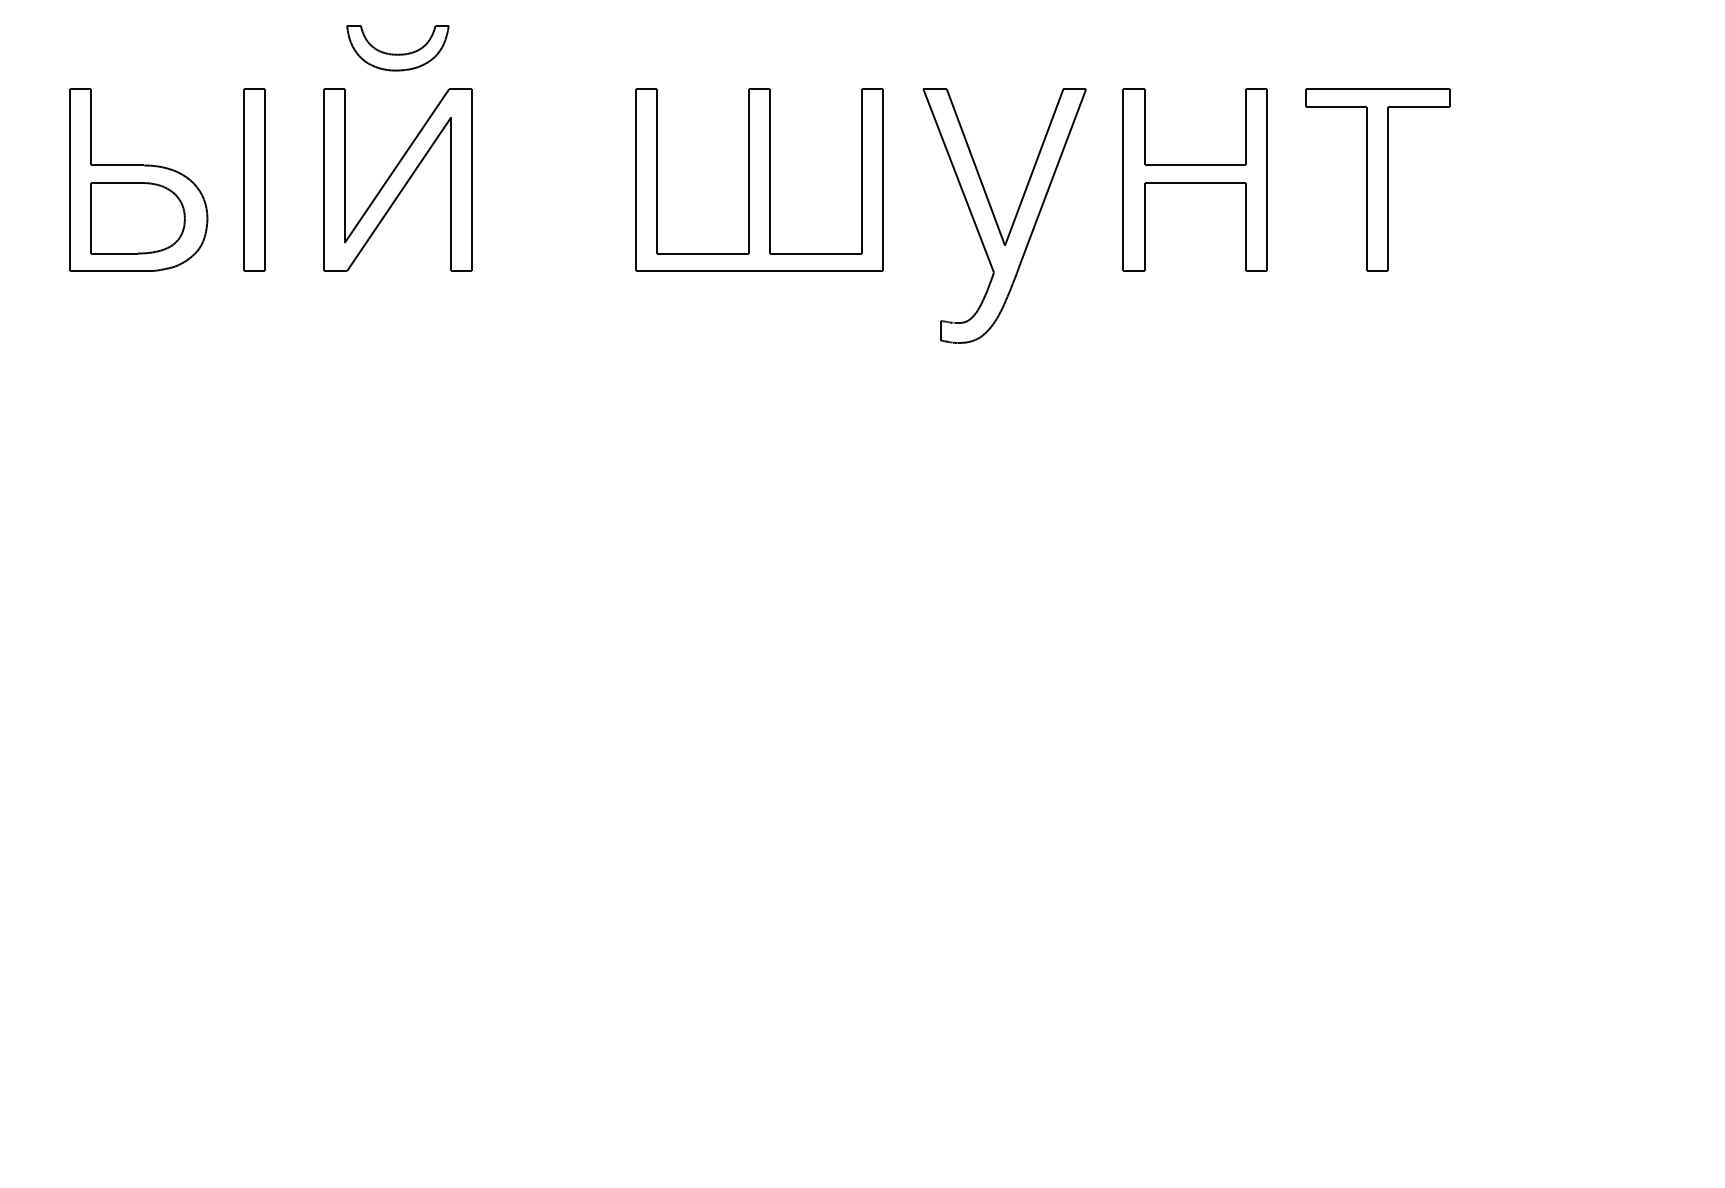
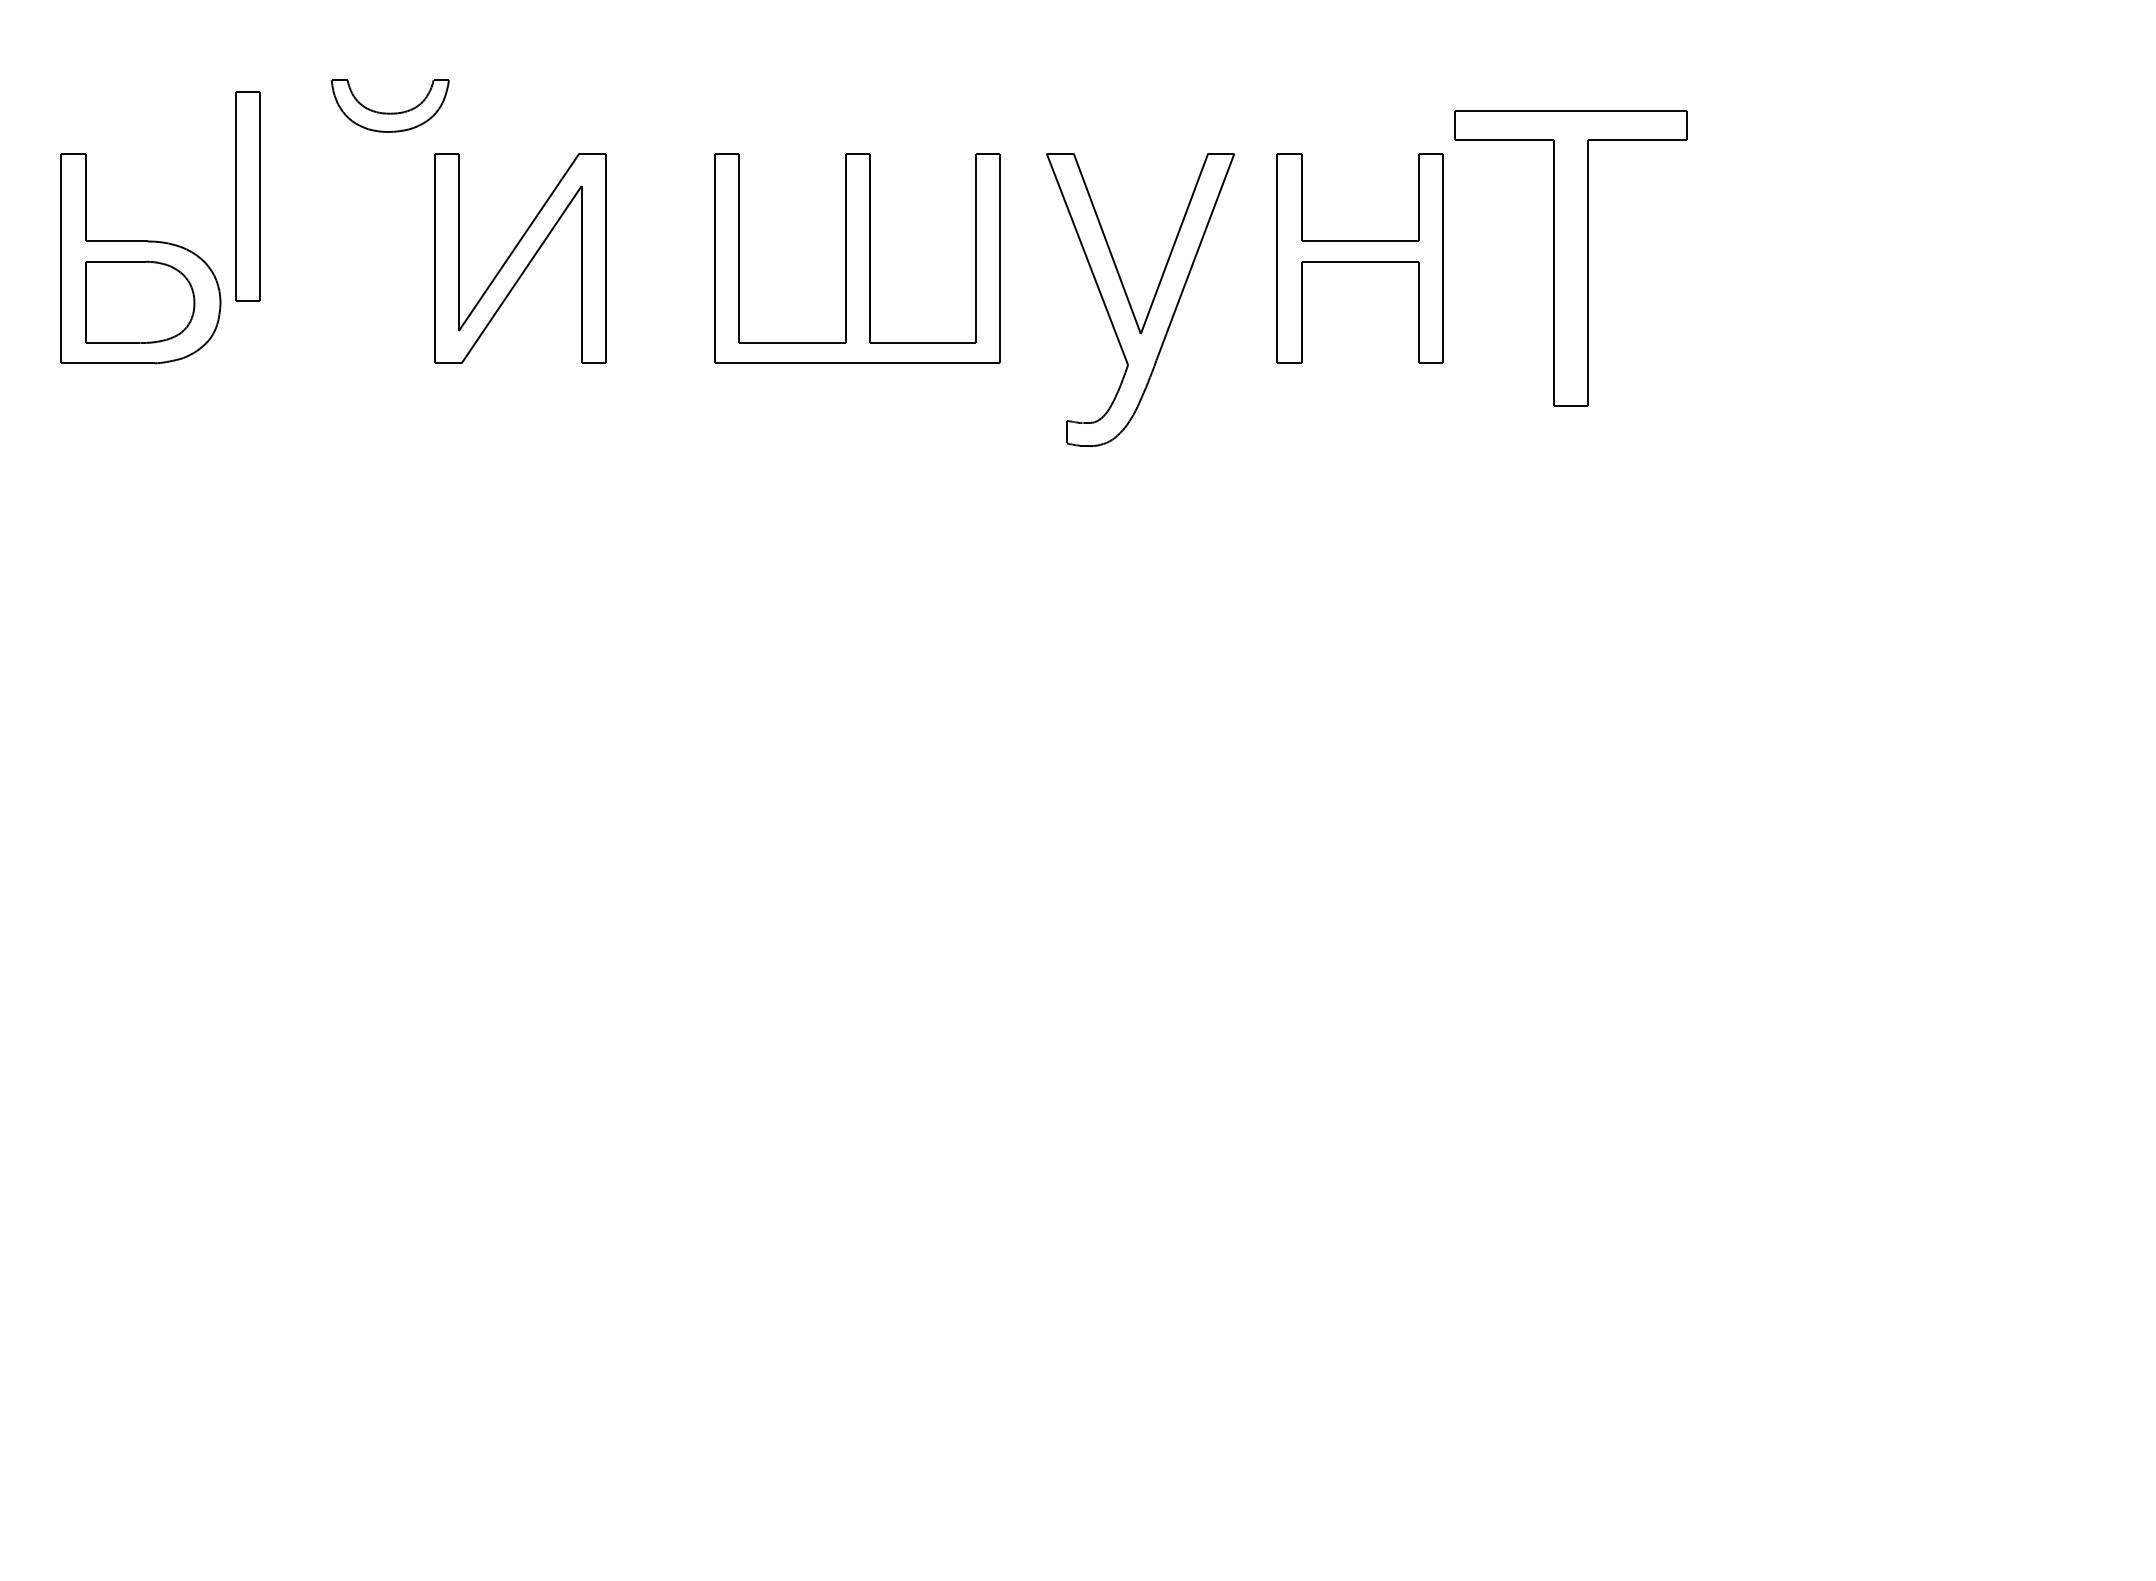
part: (397, 53) -> (389, 112), moved
part: (1377, 179) -> (1570, 257), size x1.4
part: (254, 180) -> (247, 196), moved
part: (398, 180) -> (520, 258), moved

